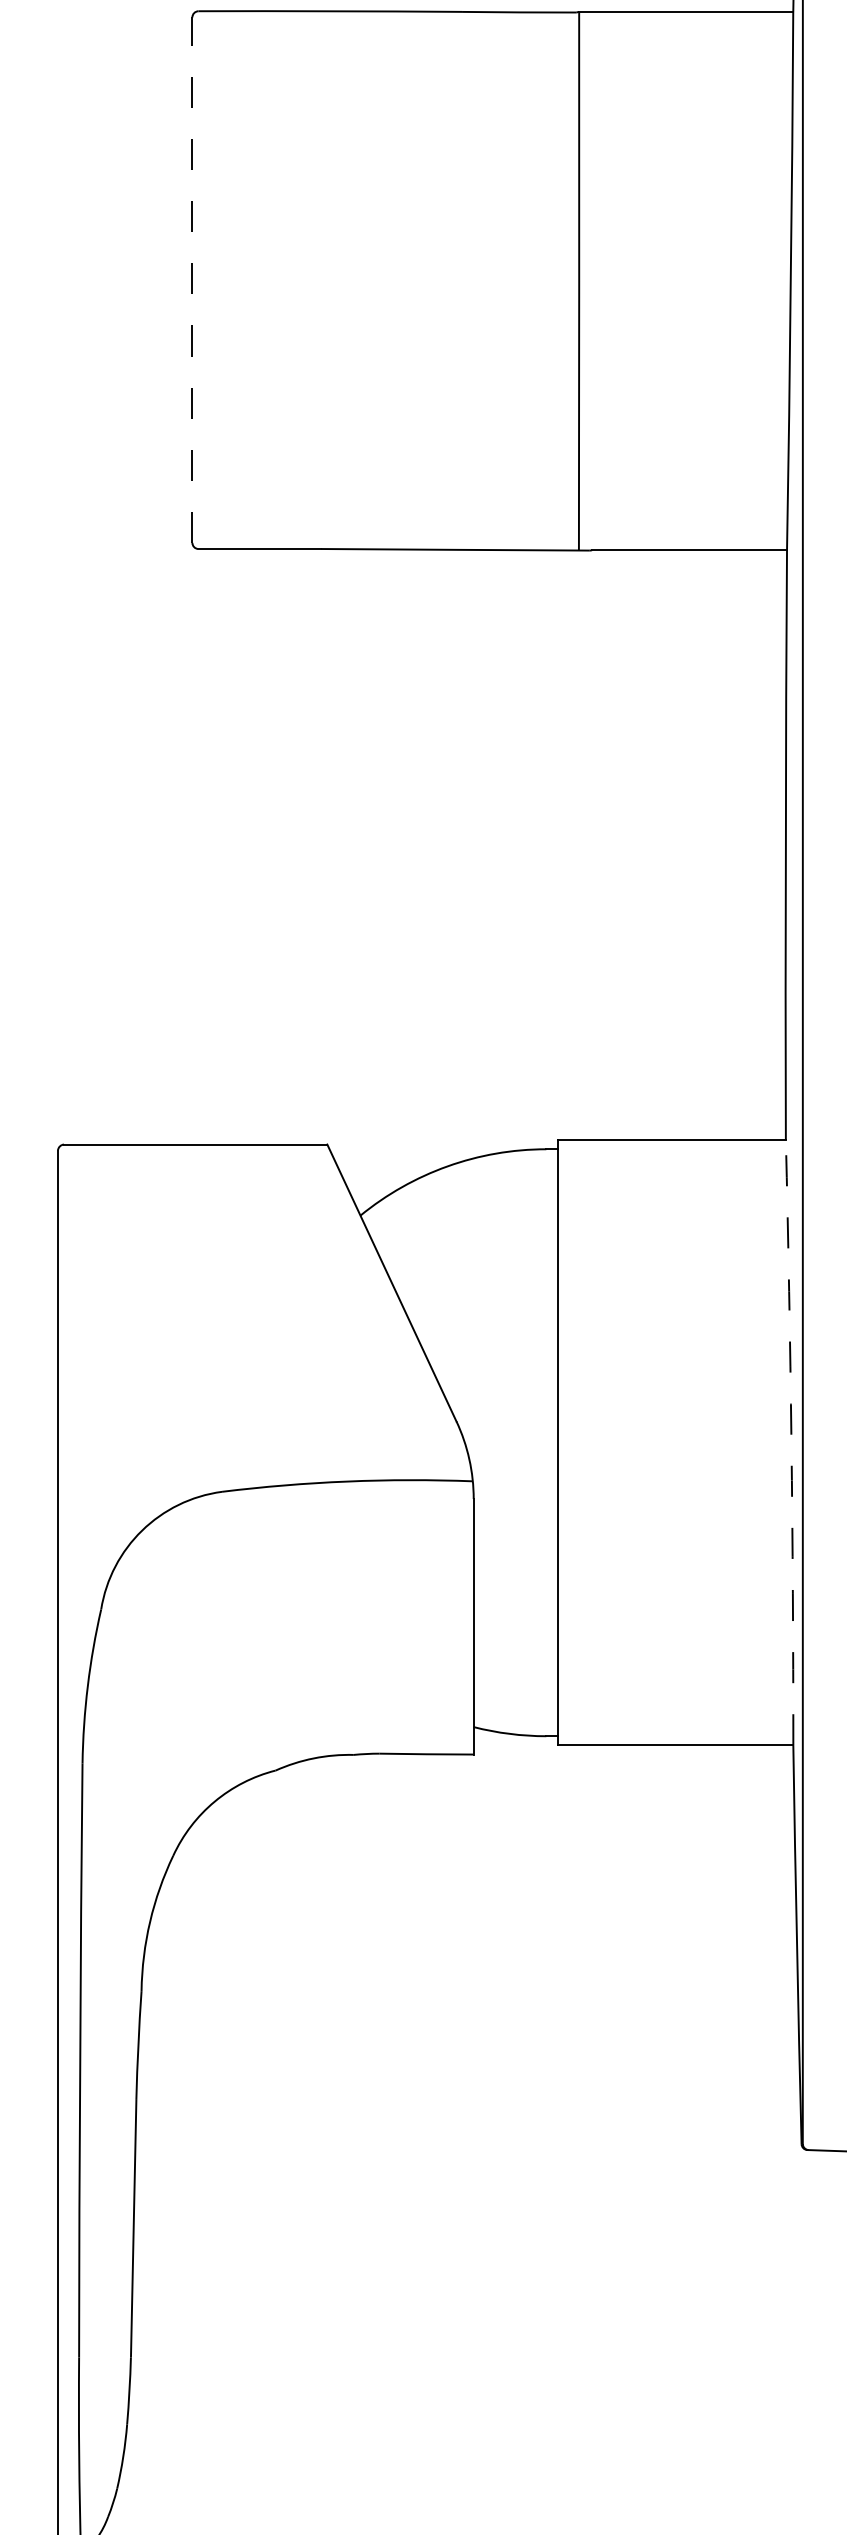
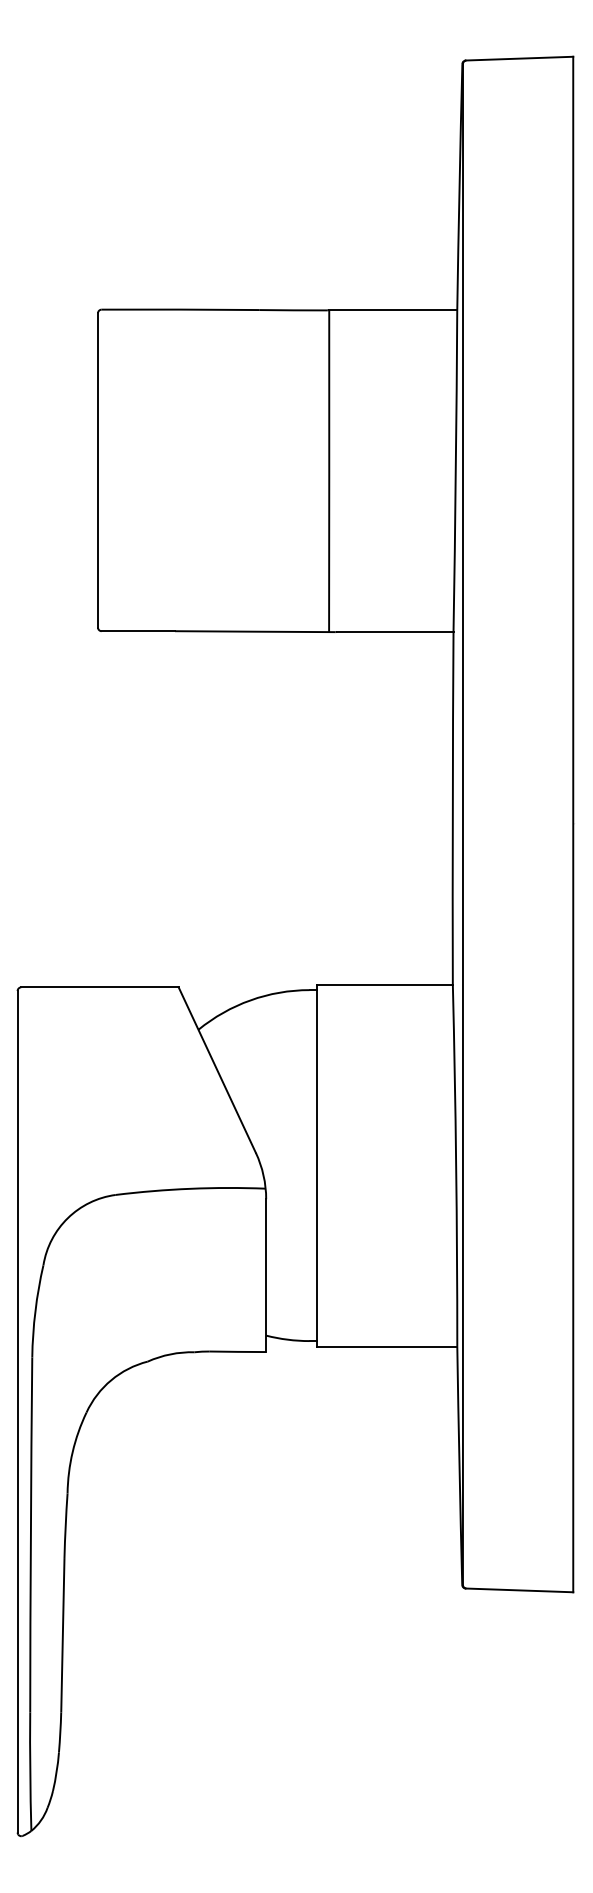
line: (191, 278) -> (97, 469), dashed -> solid
arc: (791, 1442) -> (456, 1165), dashed -> solid

